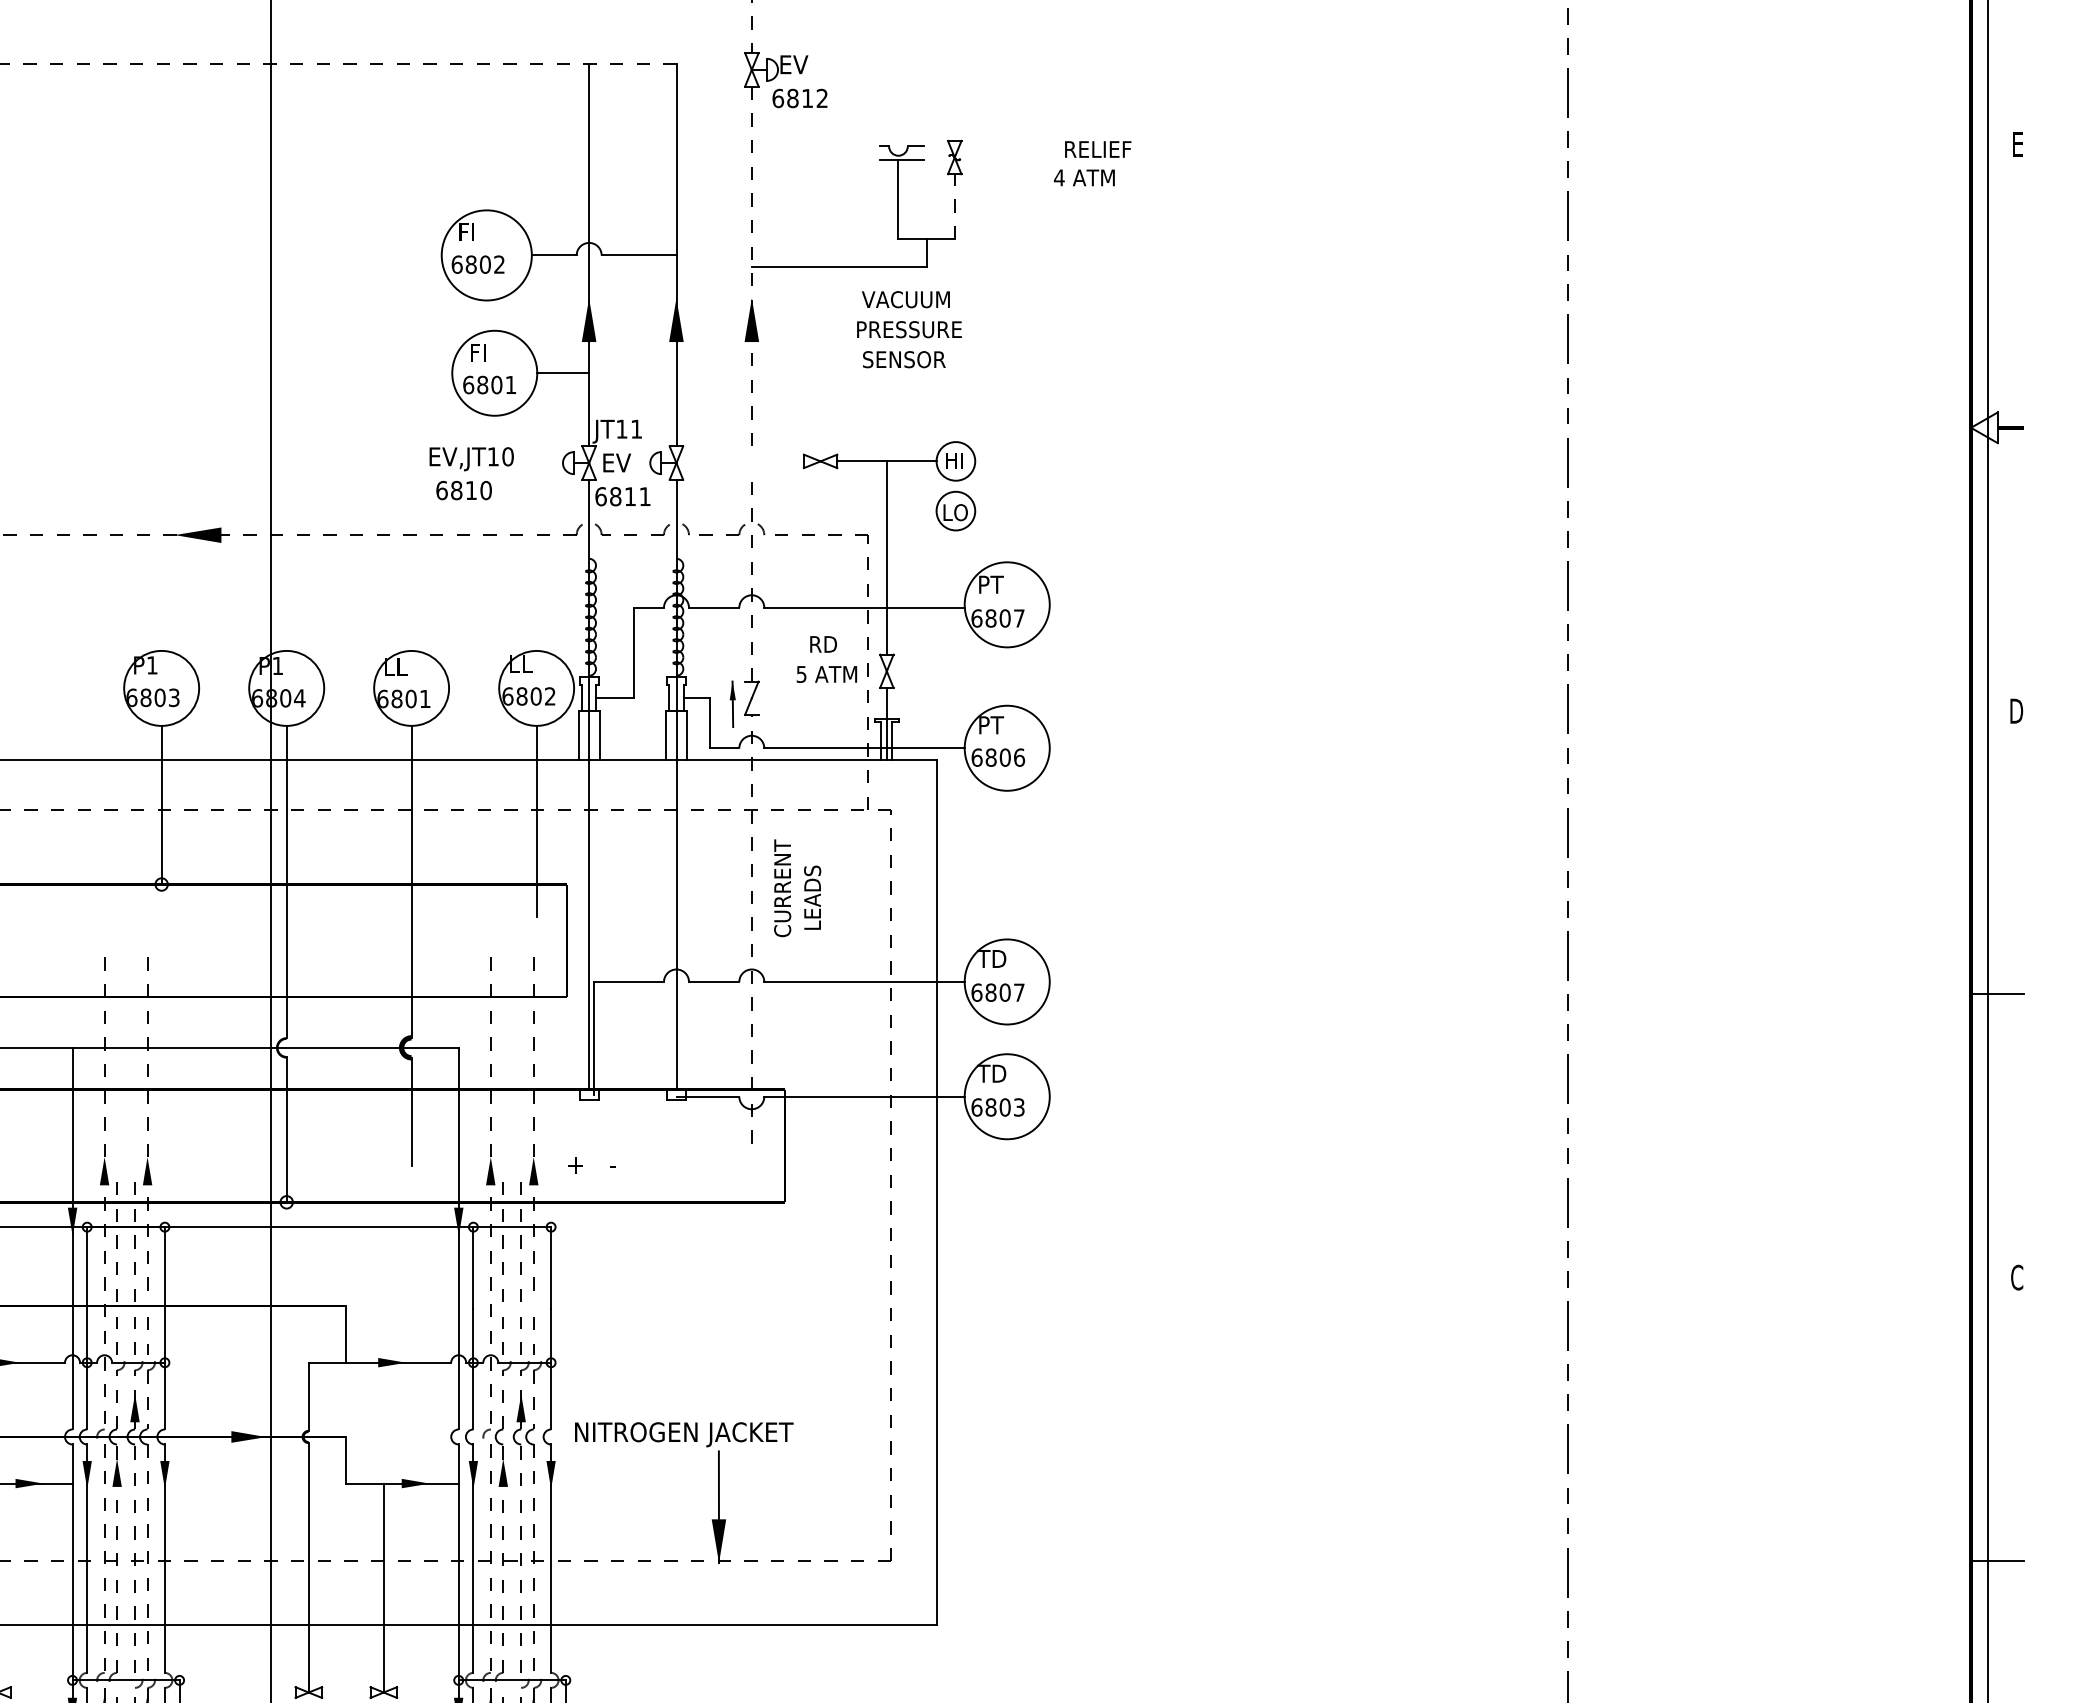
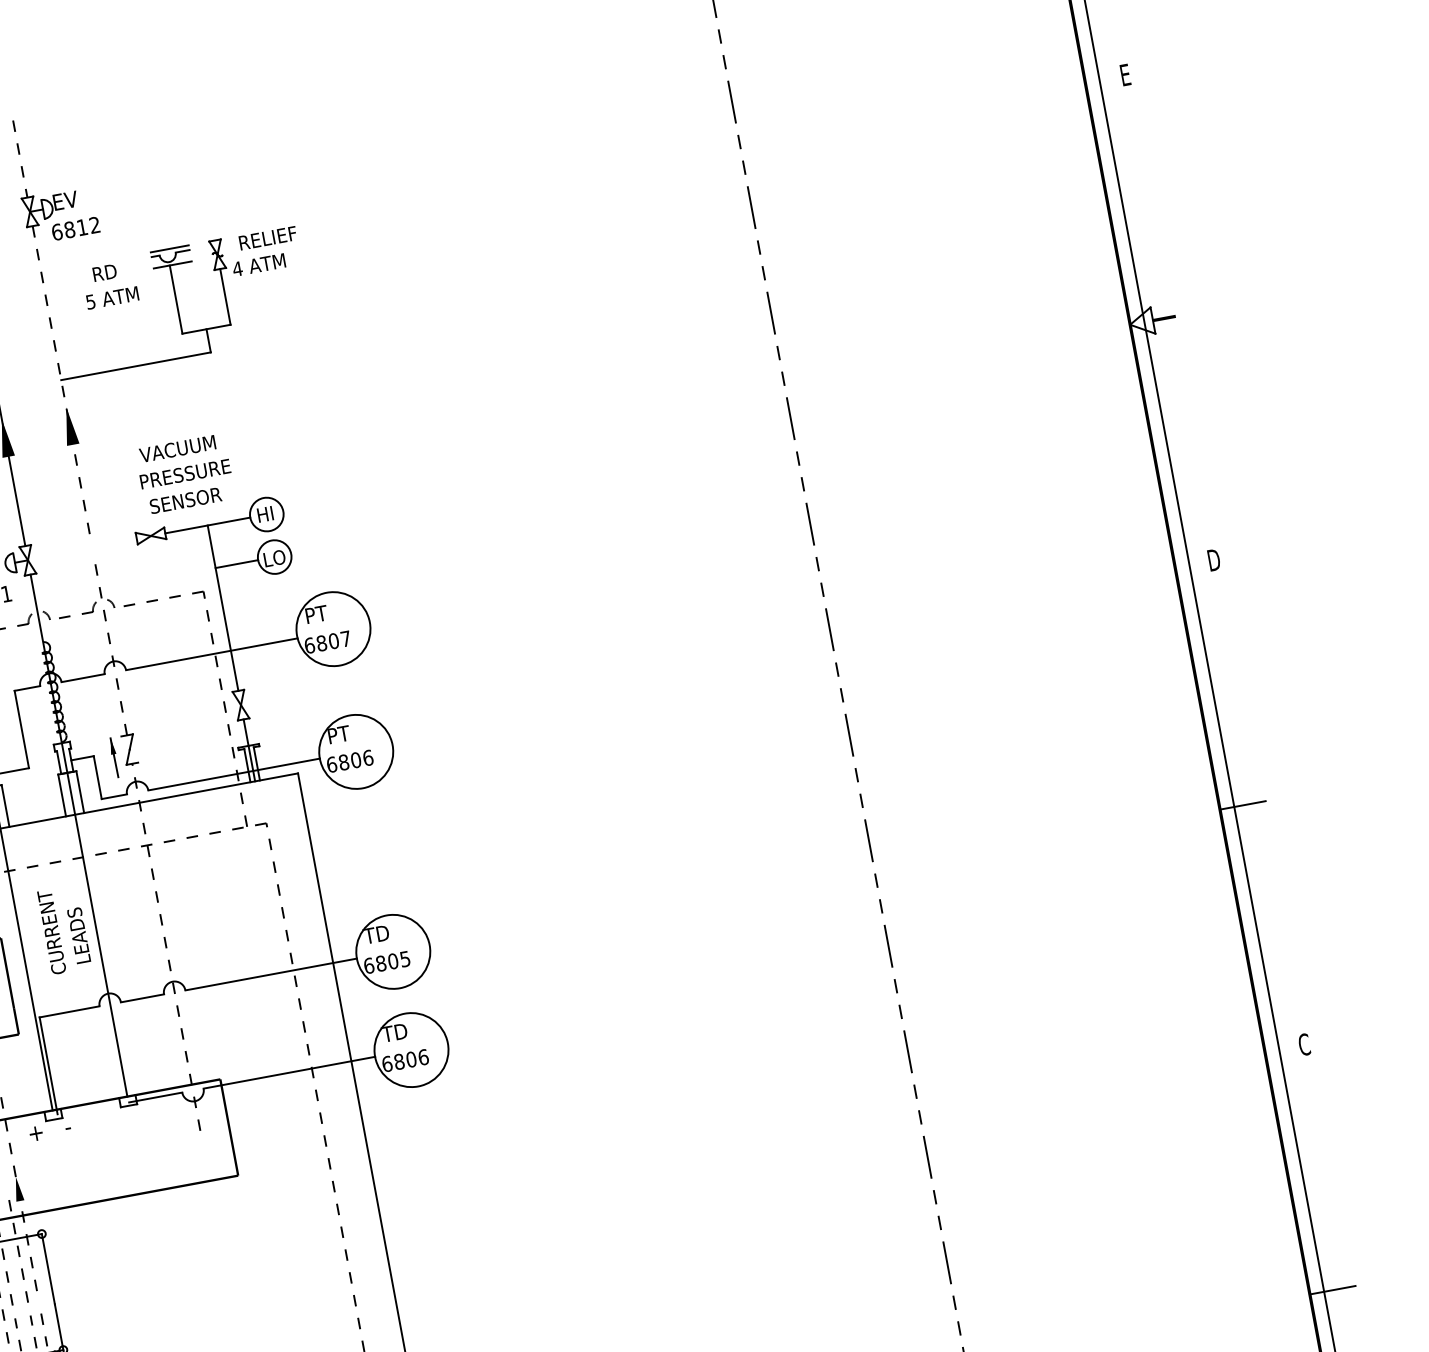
line: (901, 140) -> (169, 248), added
text: (1098, 149) -> (268, 238), moved
text: (1084, 177) -> (259, 264), moved
line: (954, 206) -> (225, 296), dashed -> solid
text: (909, 329) -> (185, 473), moved
line: (911, 511) -> (236, 564), added
text: (826, 659) -> (109, 285), moved
text: (797, 888) -> (64, 930), moved
text: (1019, 992) -> (405, 958), 6807 -> 6805
text: (1018, 1107) -> (422, 1057), 6803 -> 6806
text: (591, 1165) -> (49, 1131), moved

